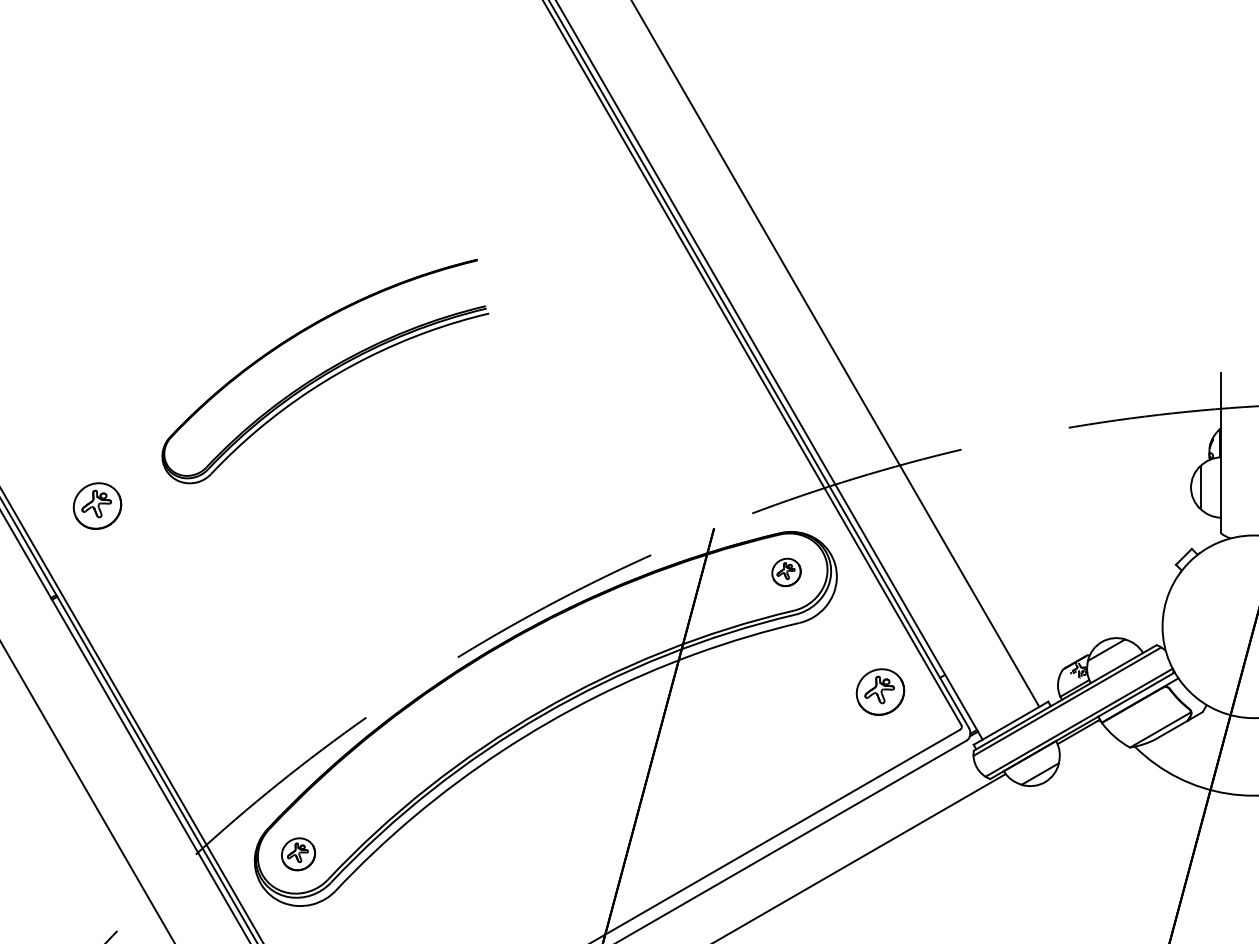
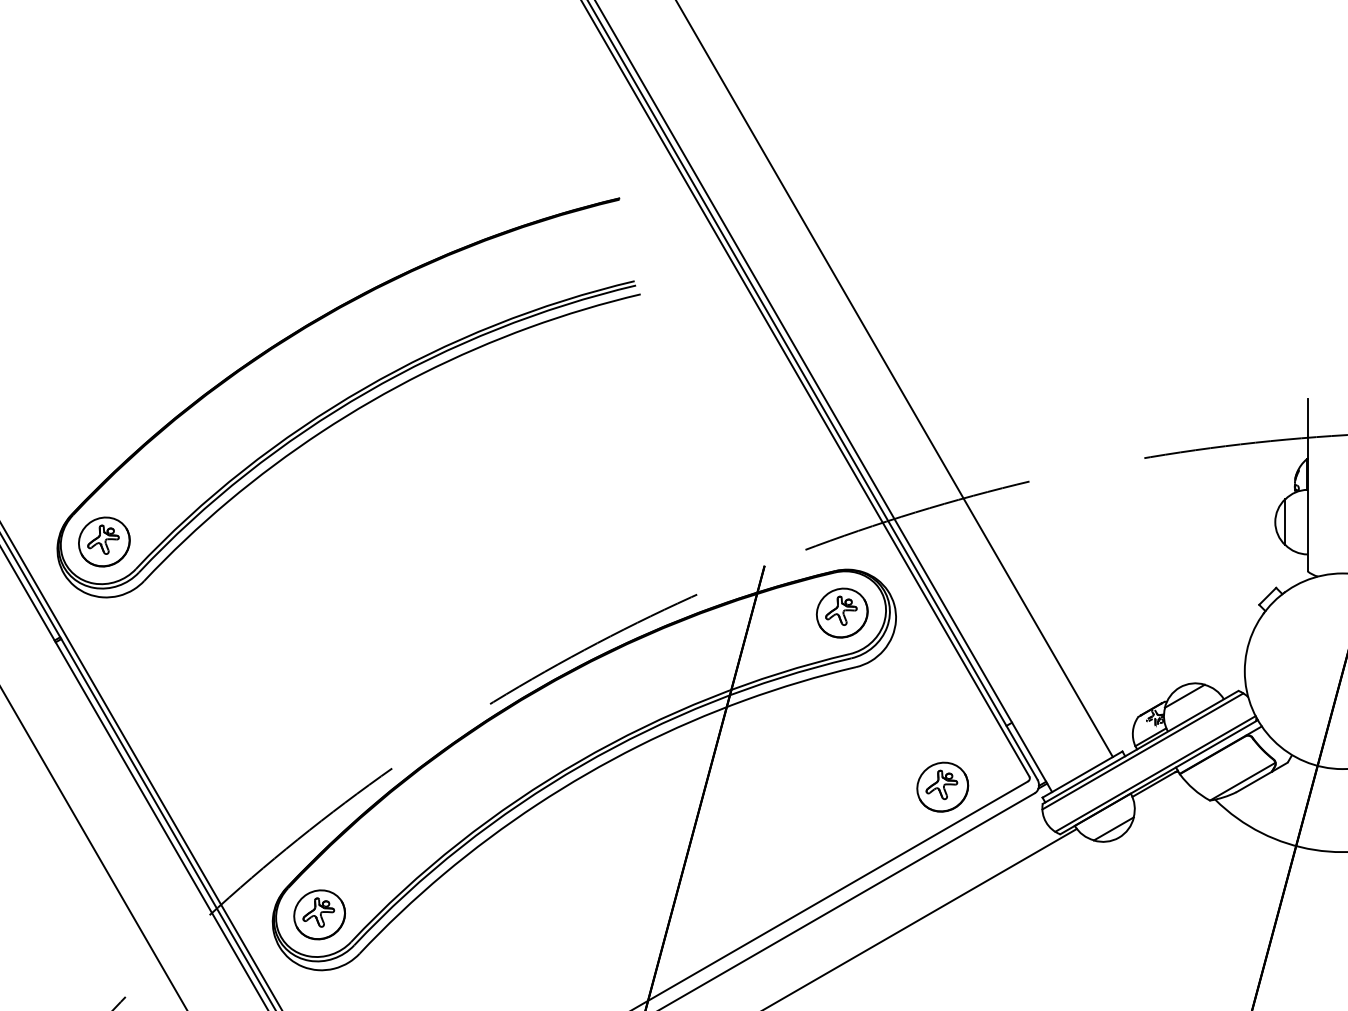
part: (325, 371) -> (348, 397), size x1.67
part: (785, 571) -> (841, 612), size x1.67
part: (880, 691) -> (942, 786), moved
part: (298, 853) -> (319, 914), size x1.43

